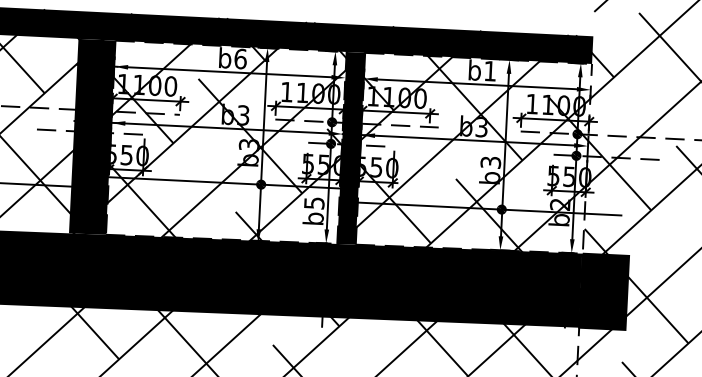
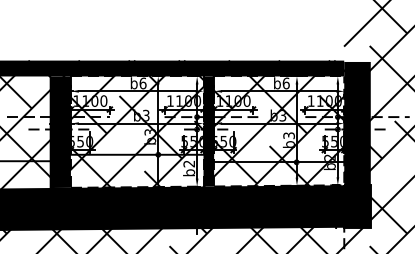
text: (489, 71) -> (285, 83), b1 -> b6
fill: (611, 147) -> (357, 123), added
text: (314, 202) -> (189, 163), b5 -> b2

